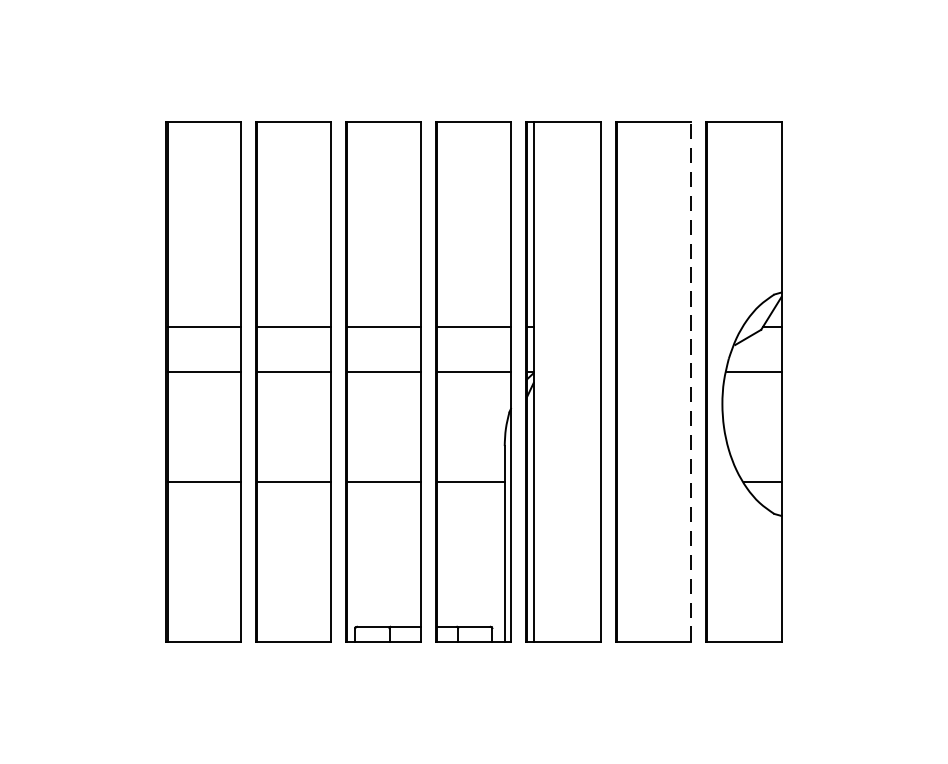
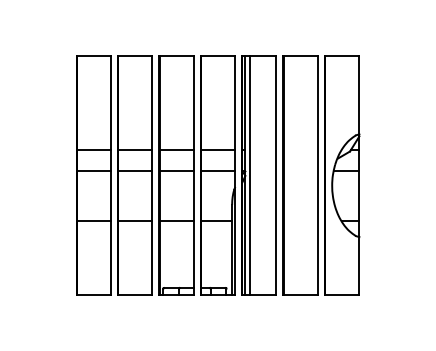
line: (544, 382) -> (250, 175), added
line: (690, 382) -> (317, 175), dashed -> solid

